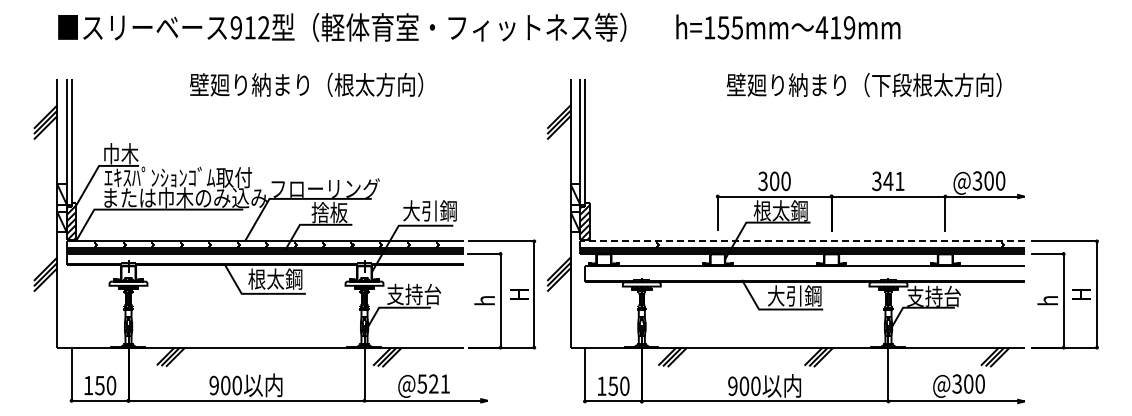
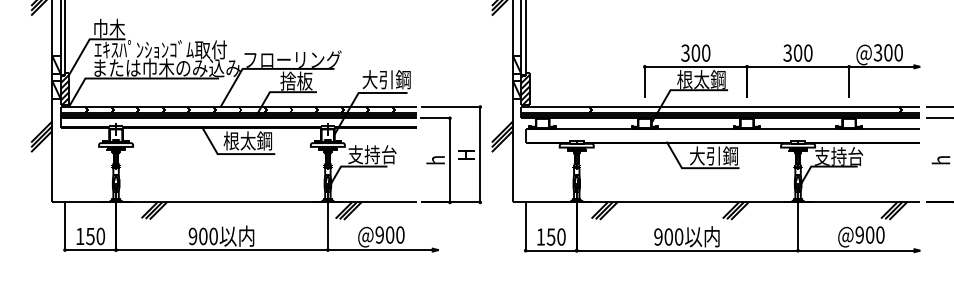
text: (893, 181) -> (802, 53), 341 -> 300
line: (801, 241) -> (720, 107), dashed -> solid
text: (433, 383) -> (389, 234), @521 -> @900
text: (956, 383) -> (859, 234), @300 -> @900

